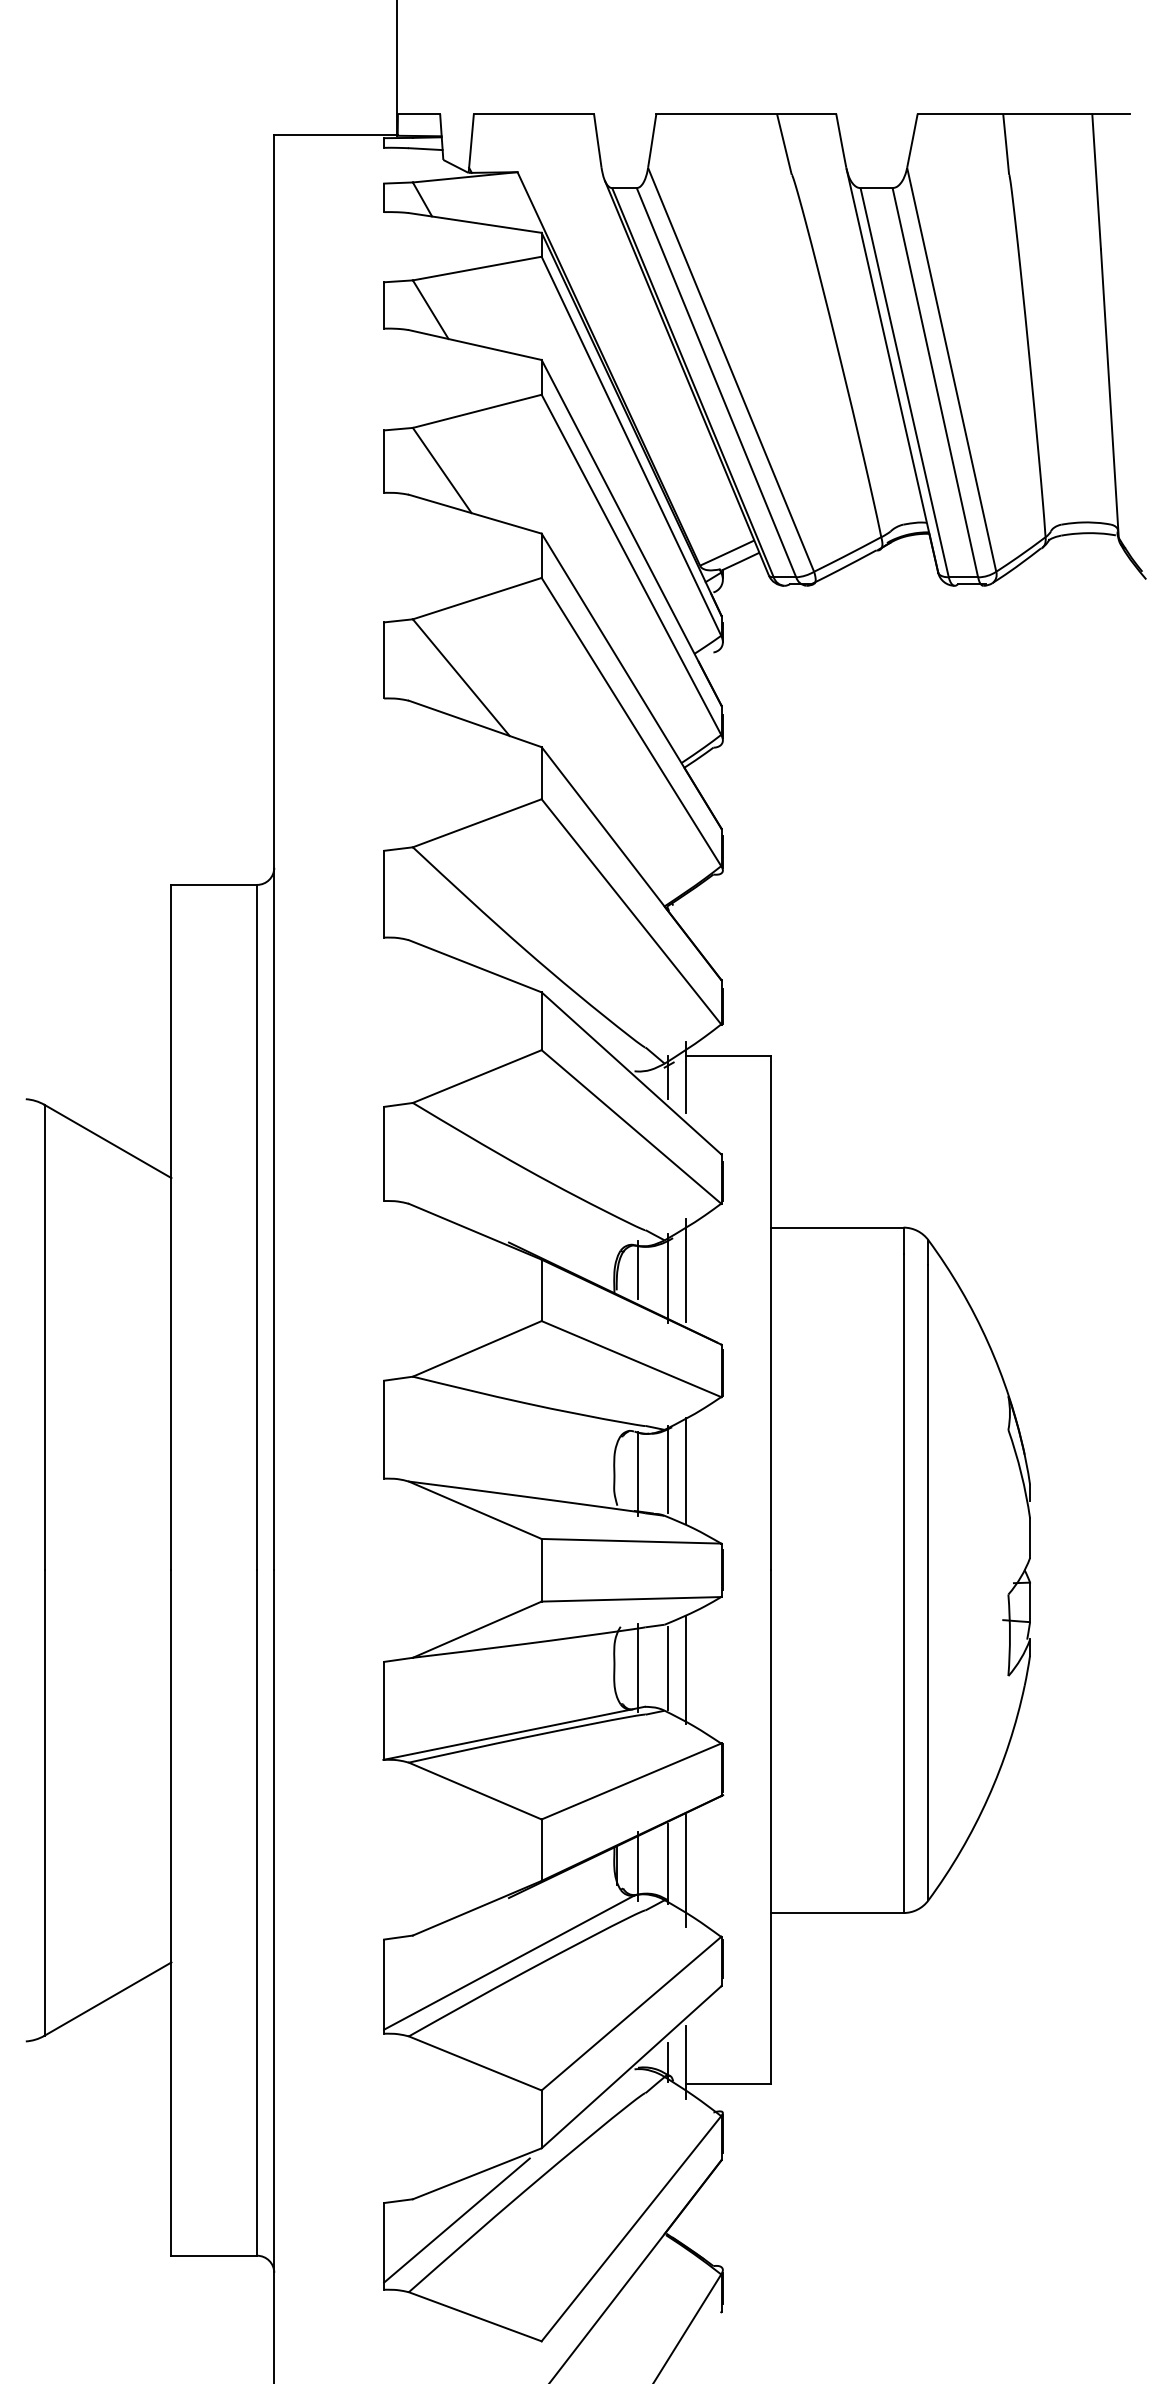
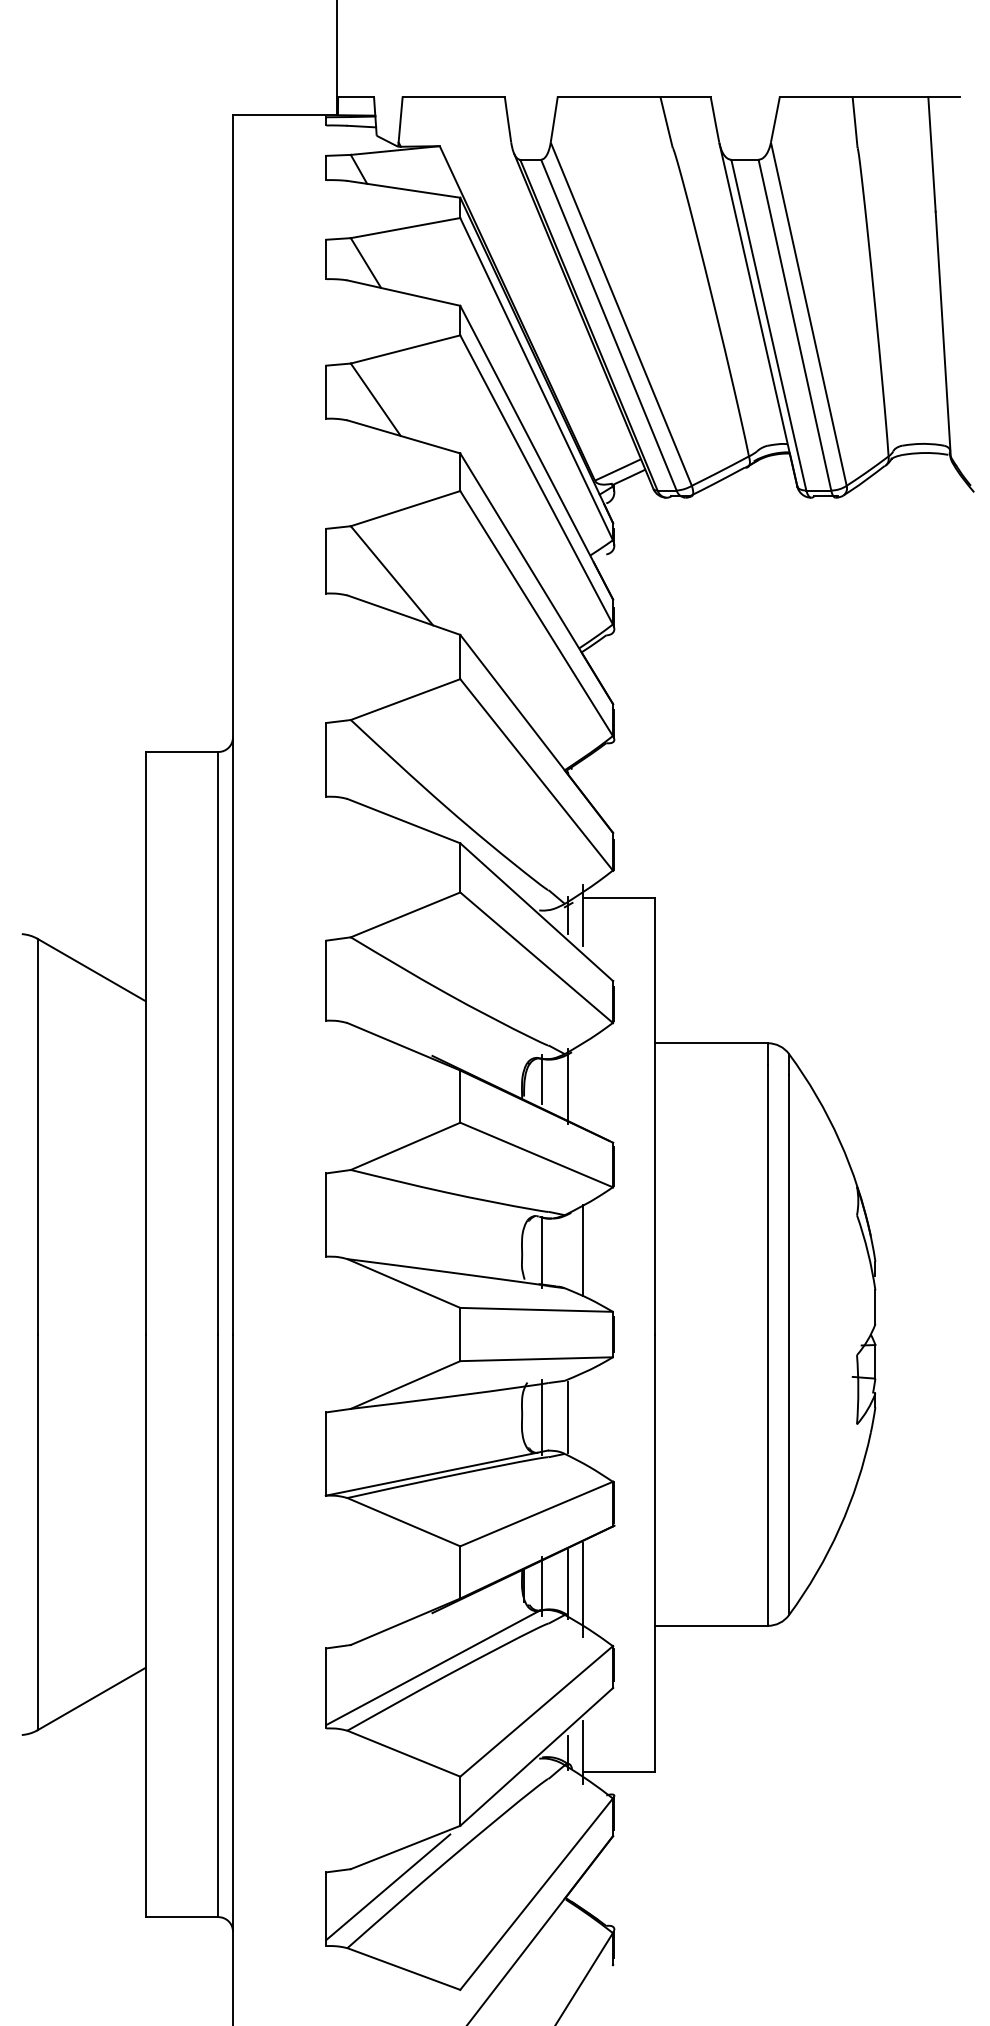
line: (685, 1270) -> (582, 1079), removed
line: (668, 1469) -> (568, 1248), removed
line: (685, 1670) -> (582, 1419), removed

